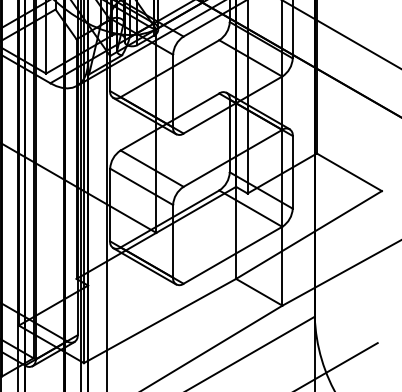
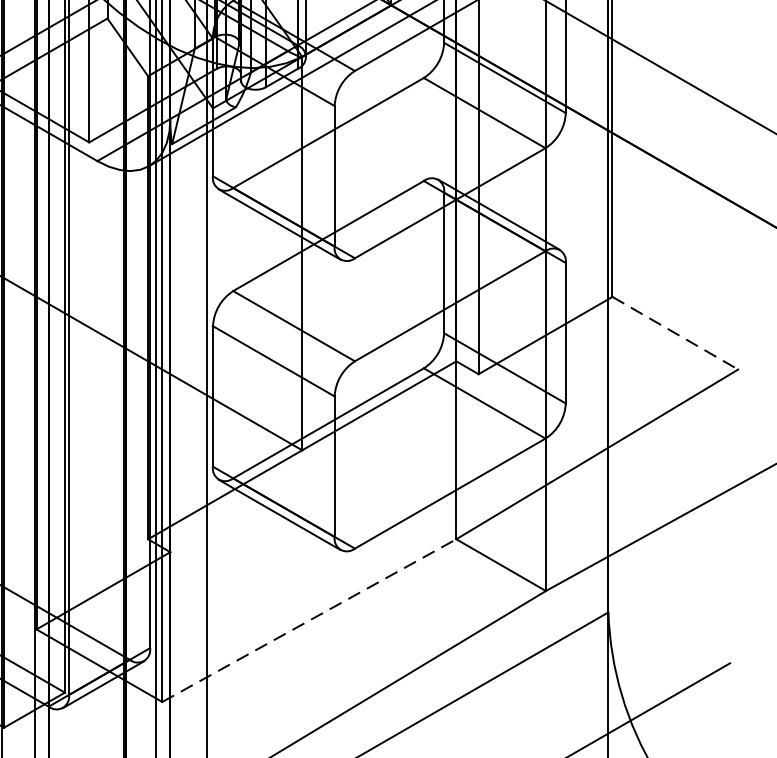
line: (349, 172) -> (675, 333), solid -> dashed
line: (160, 321) -> (310, 621), solid -> dashed

